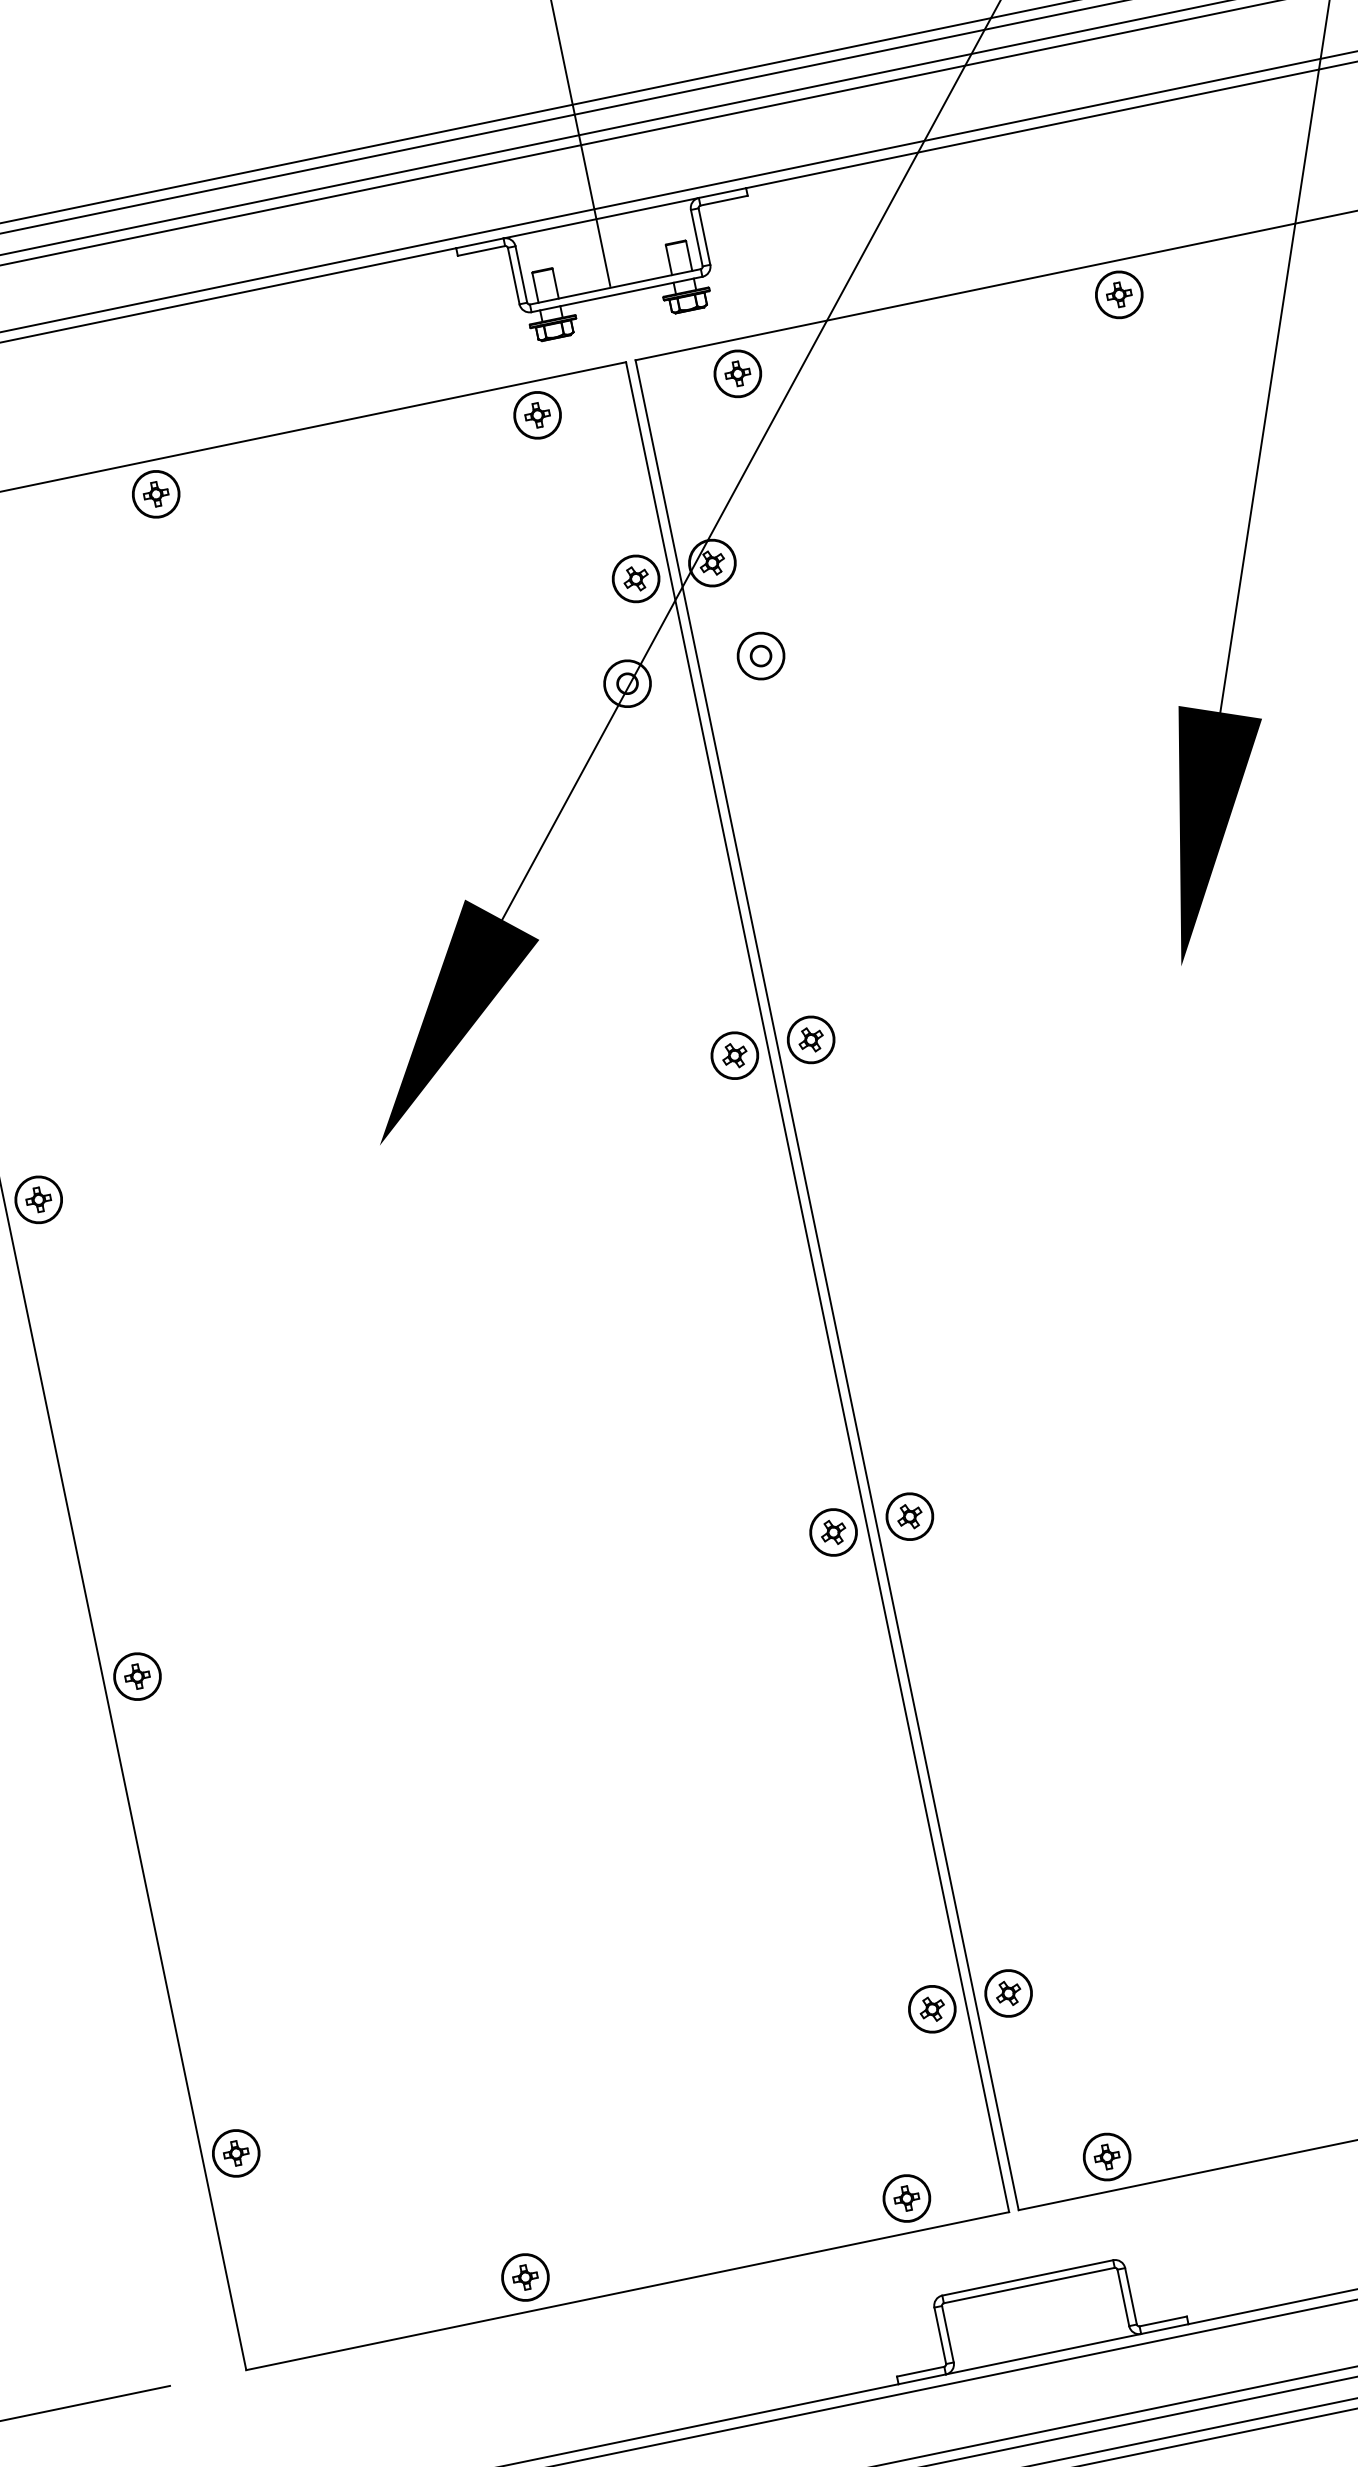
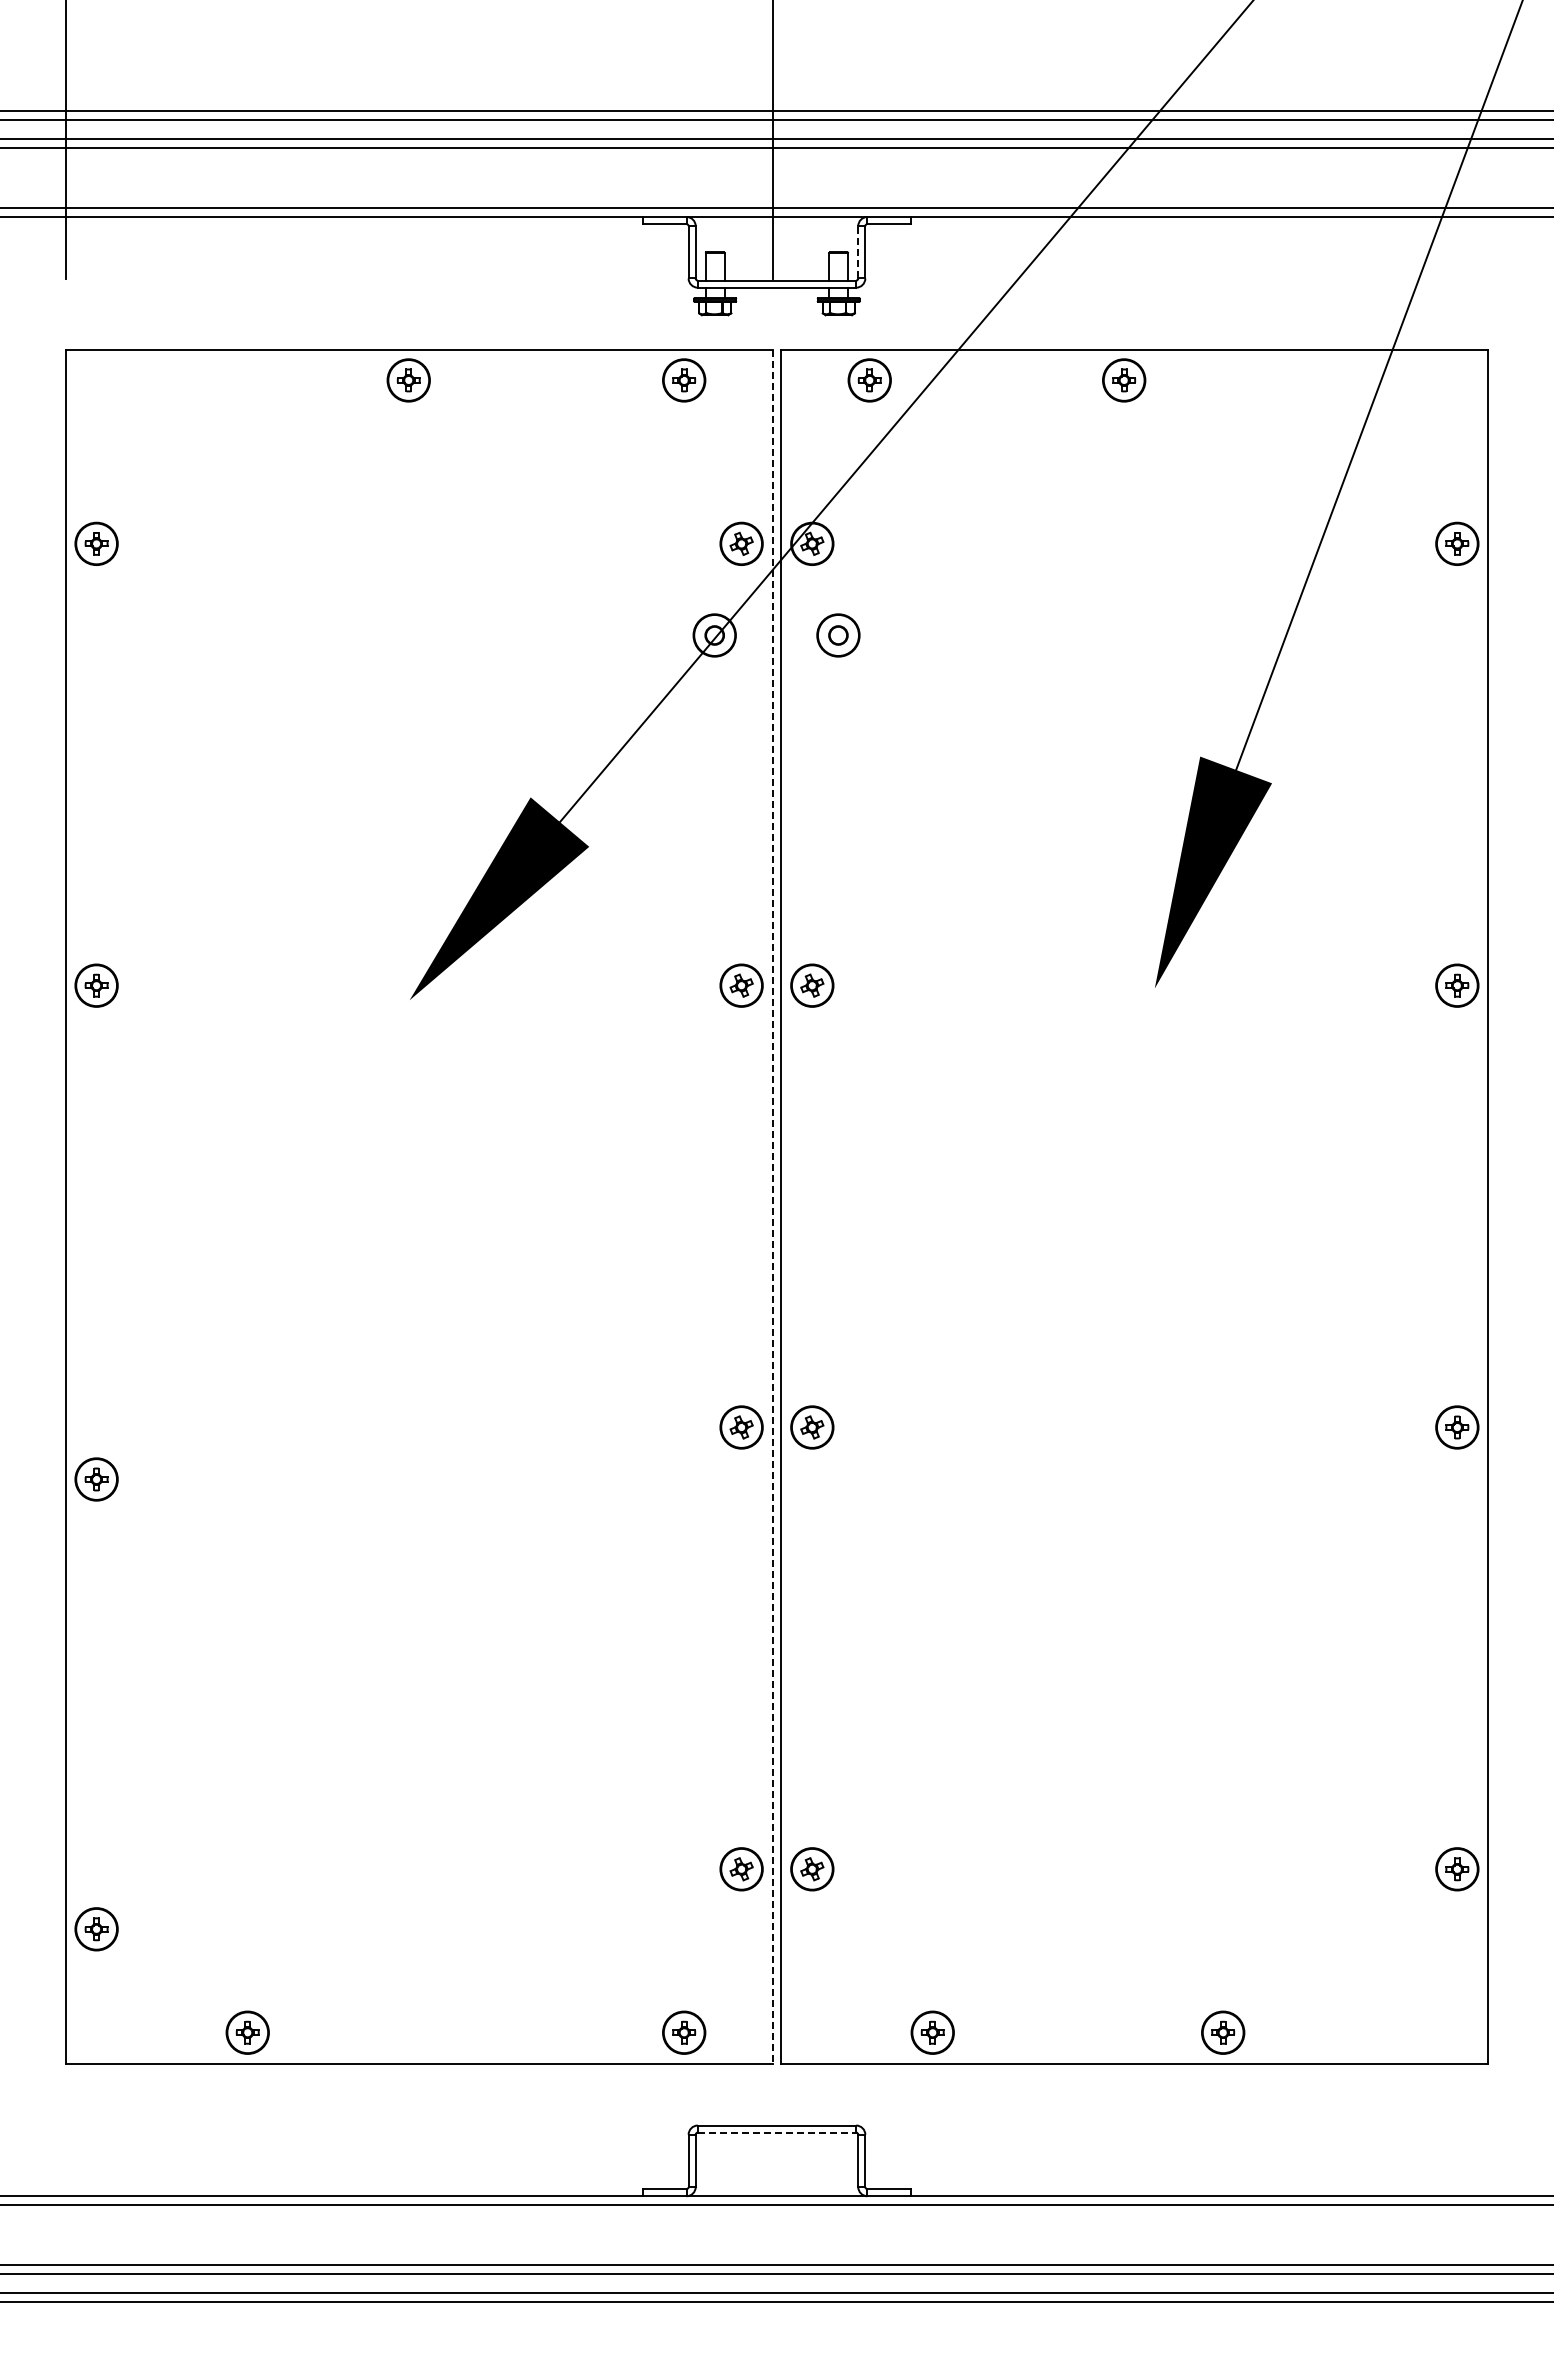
line: (696, 237) -> (858, 251), solid -> dashed
part: (1119, 294) -> (1124, 380), moved
part: (155, 494) -> (408, 380), moved
line: (817, 1288) -> (772, 1207), solid -> dashed
part: (137, 1676) -> (96, 1479), moved
part: (236, 2153) -> (96, 1929), moved
part: (1106, 2156) -> (932, 2032), moved
part: (525, 2277) -> (247, 2032), moved
line: (1029, 2285) -> (777, 2132), solid -> dashed

